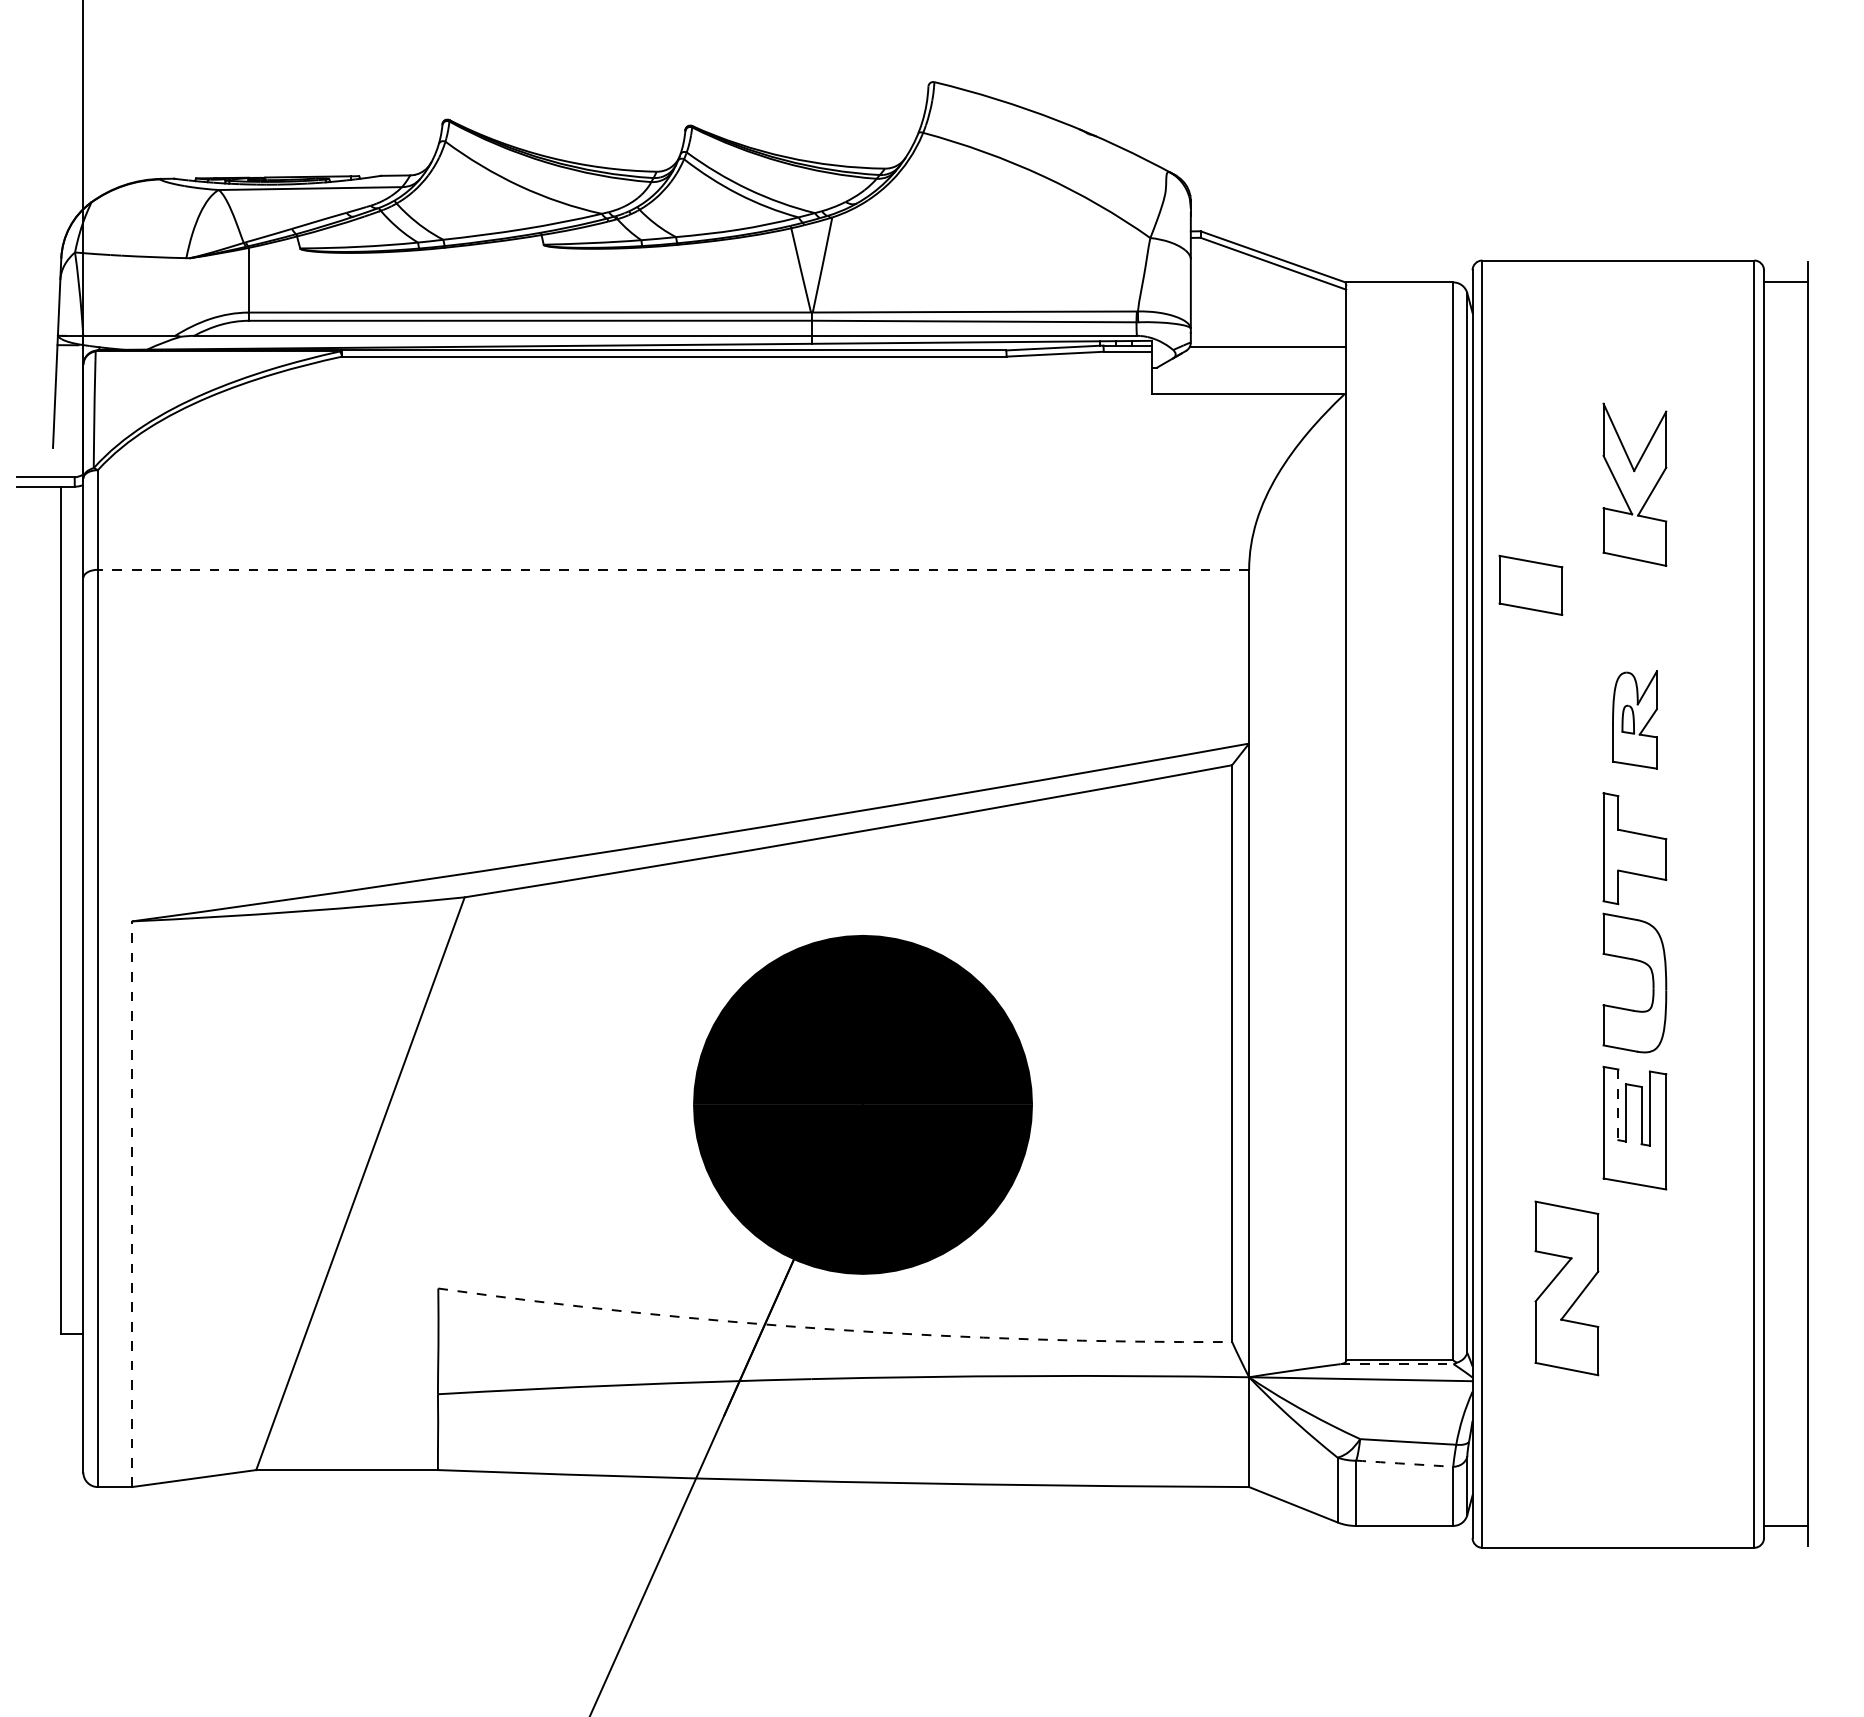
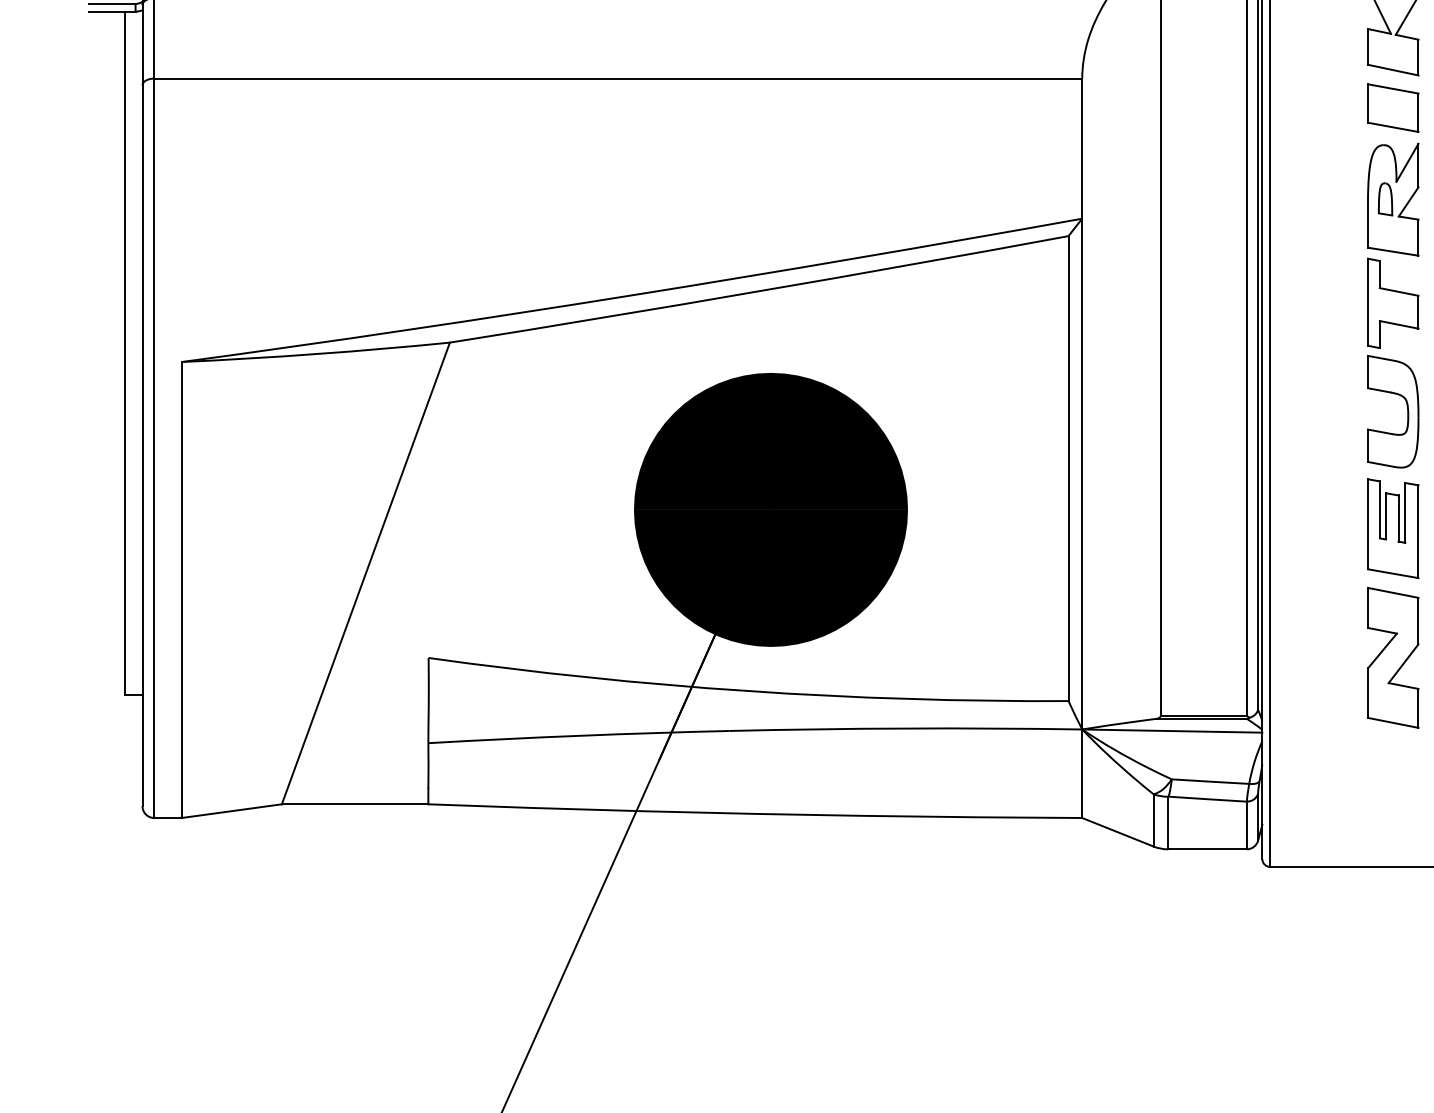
line: (673, 569) -> (618, 78), dashed -> solid
part: (1530, 585) -> (1392, 108), moved
part: (1634, 719) -> (1392, 199), size x1.43
line: (1618, 1105) -> (1379, 510), dashed -> solid
line: (131, 1204) -> (181, 590), dashed -> solid
part: (1566, 1288) -> (1392, 657), moved
arc: (834, 1329) -> (748, 690), dashed -> solid
line: (1397, 1364) -> (1201, 719), dashed -> solid
arc: (1404, 1463) -> (1207, 799), dashed -> solid

